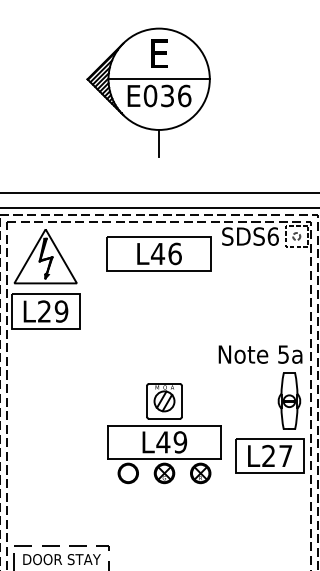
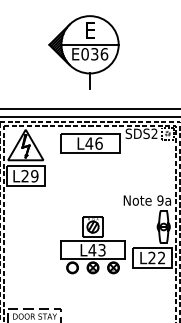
text: (273, 236) -> (154, 133), SDS6 -> SDS2
text: (283, 354) -> (160, 200), 5a -> 9a
text: (179, 442) -> (101, 250), L49 -> L43
text: (285, 455) -> (161, 257), L27 -> L22

